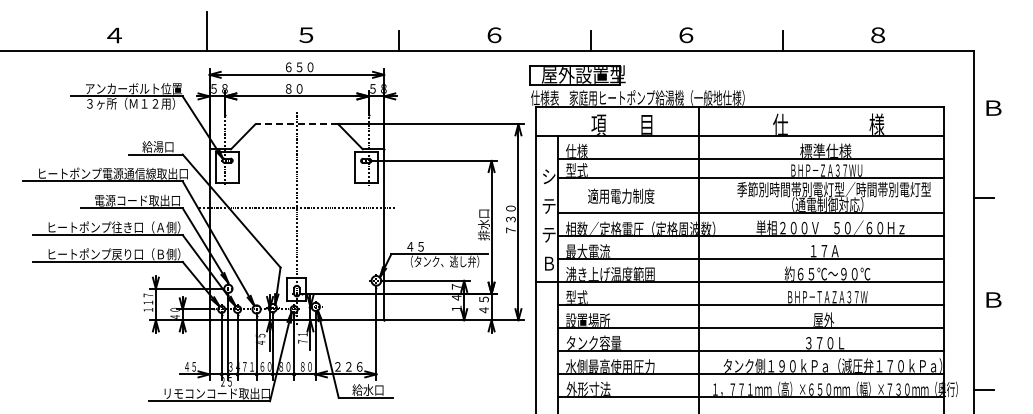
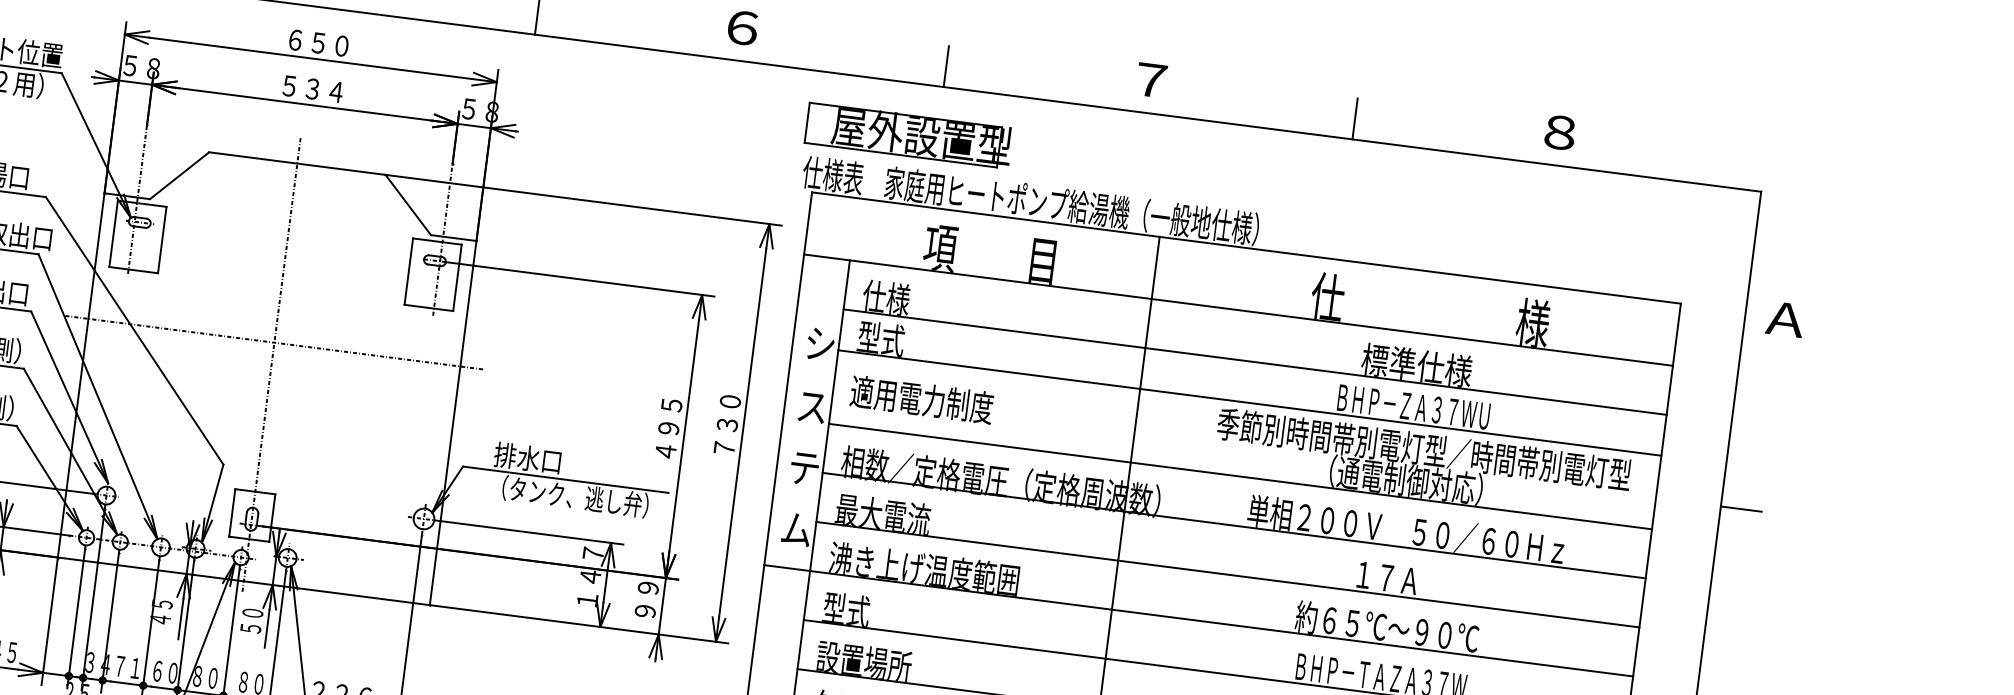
text: (686, 35) -> (1151, 80), ６ -> ７
text: (299, 88) -> (312, 88), ８０ -> ５３４
text: (992, 107) -> (1784, 317), Ｂ -> Ａ
line: (296, 124) -> (296, 164), dashed -> solid
text: (621, 195) -> (922, 398), moved
text: (548, 206) -> (811, 407), テ -> ス
text: (483, 224) -> (667, 428), 排水口 -> ４９５
text: (420, 246) -> (527, 457), ４５ -> 排水口
text: (548, 263) -> (795, 529), Ｂ -> ム
text: (483, 304) -> (645, 598), ４５ -> ９９
text: (302, 337) -> (251, 619), ７１ -> ５０

